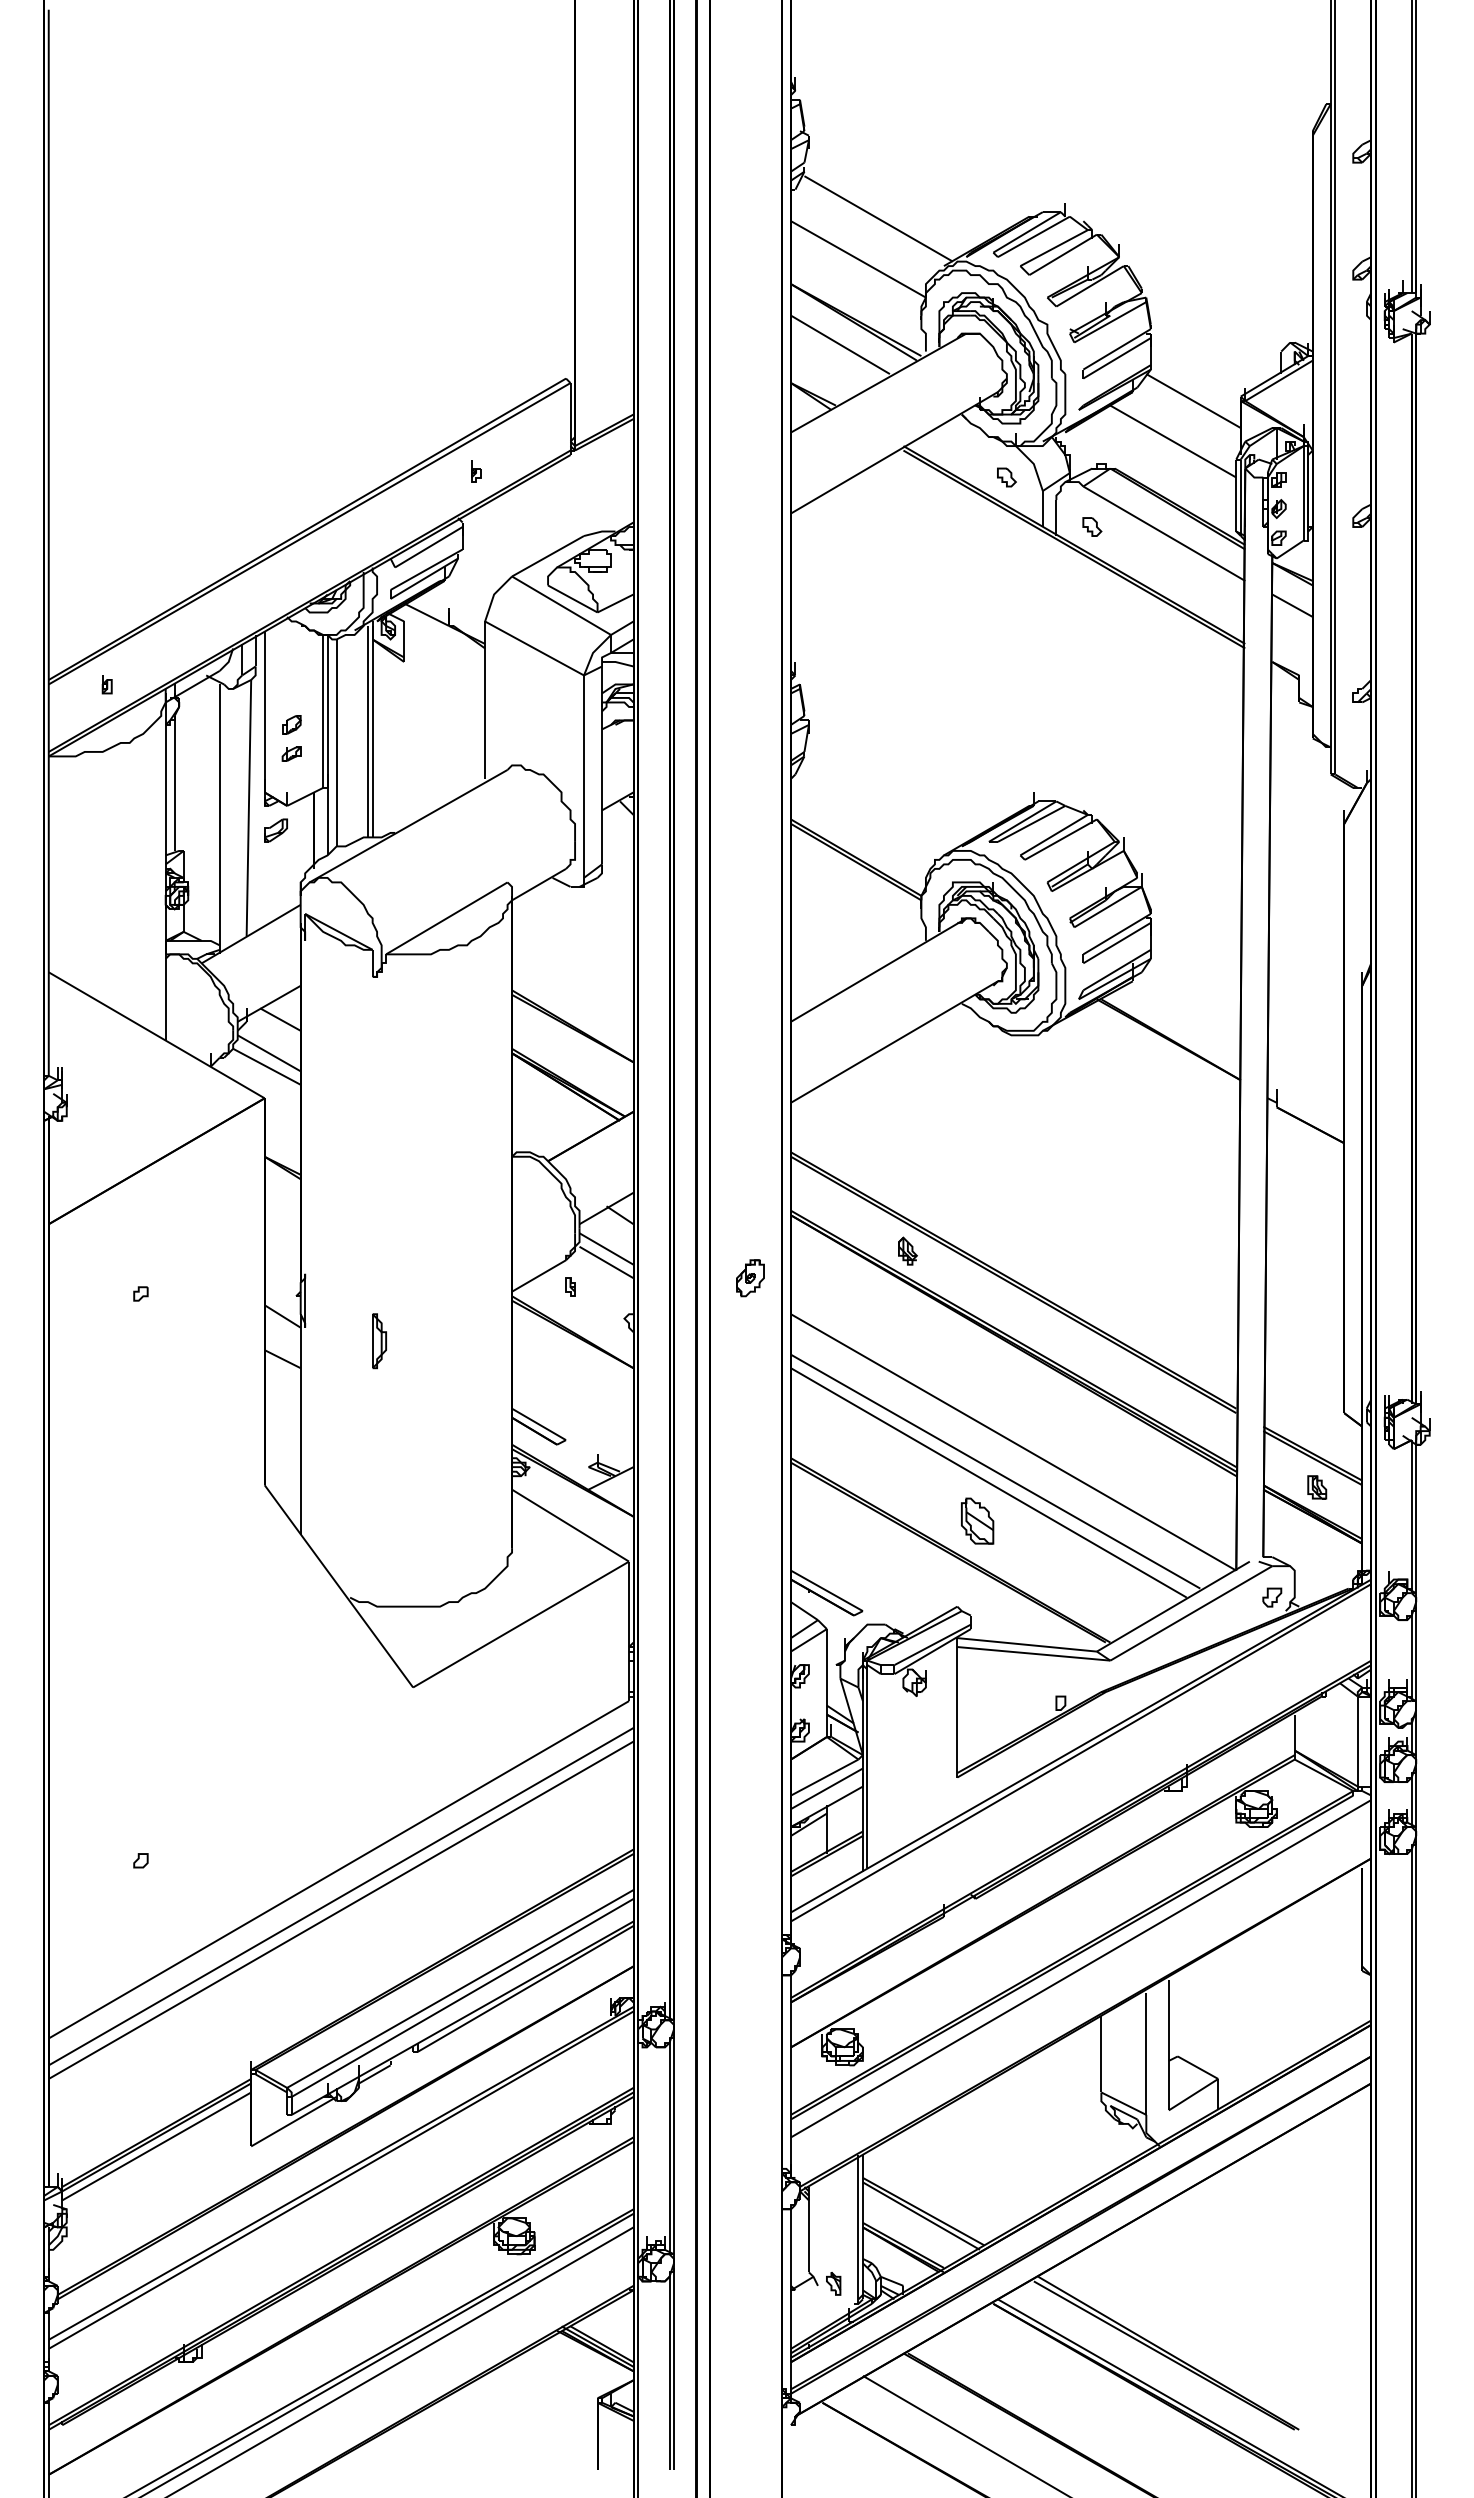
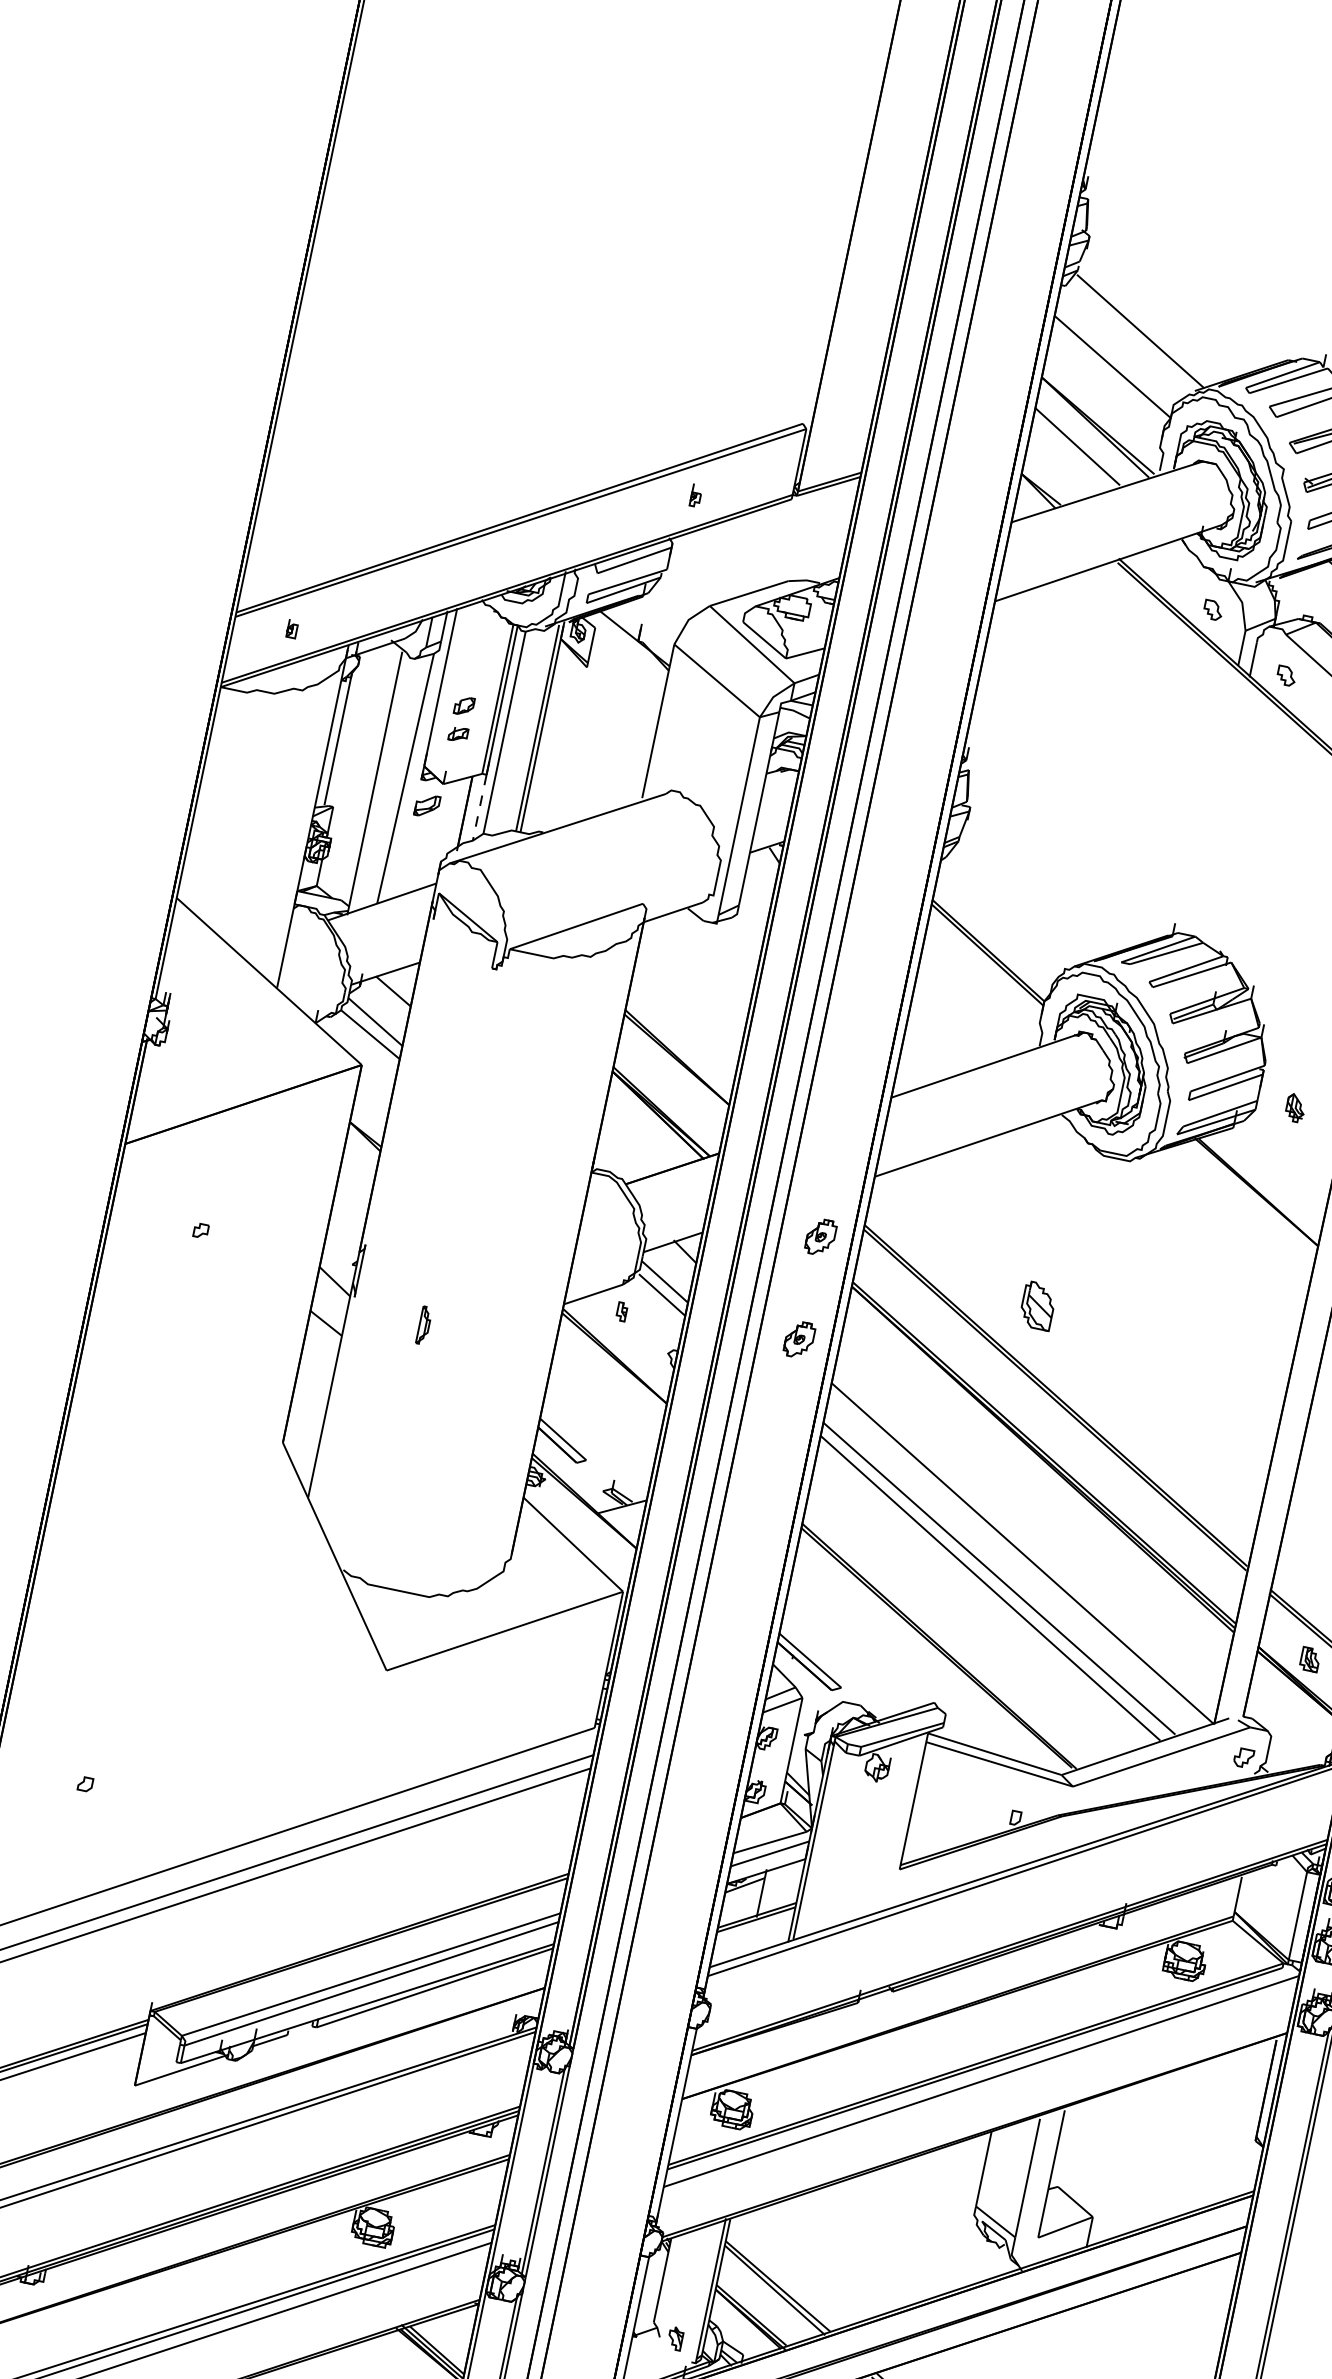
line: (327, 821) -> (479, 807), solid -> dashed
part: (750, 1173) -> (820, 1237), added
part: (907, 1250) -> (1295, 1107), moved
part: (379, 1341) -> (424, 1325), size x0.7
part: (977, 1520) -> (1038, 1305), moved

